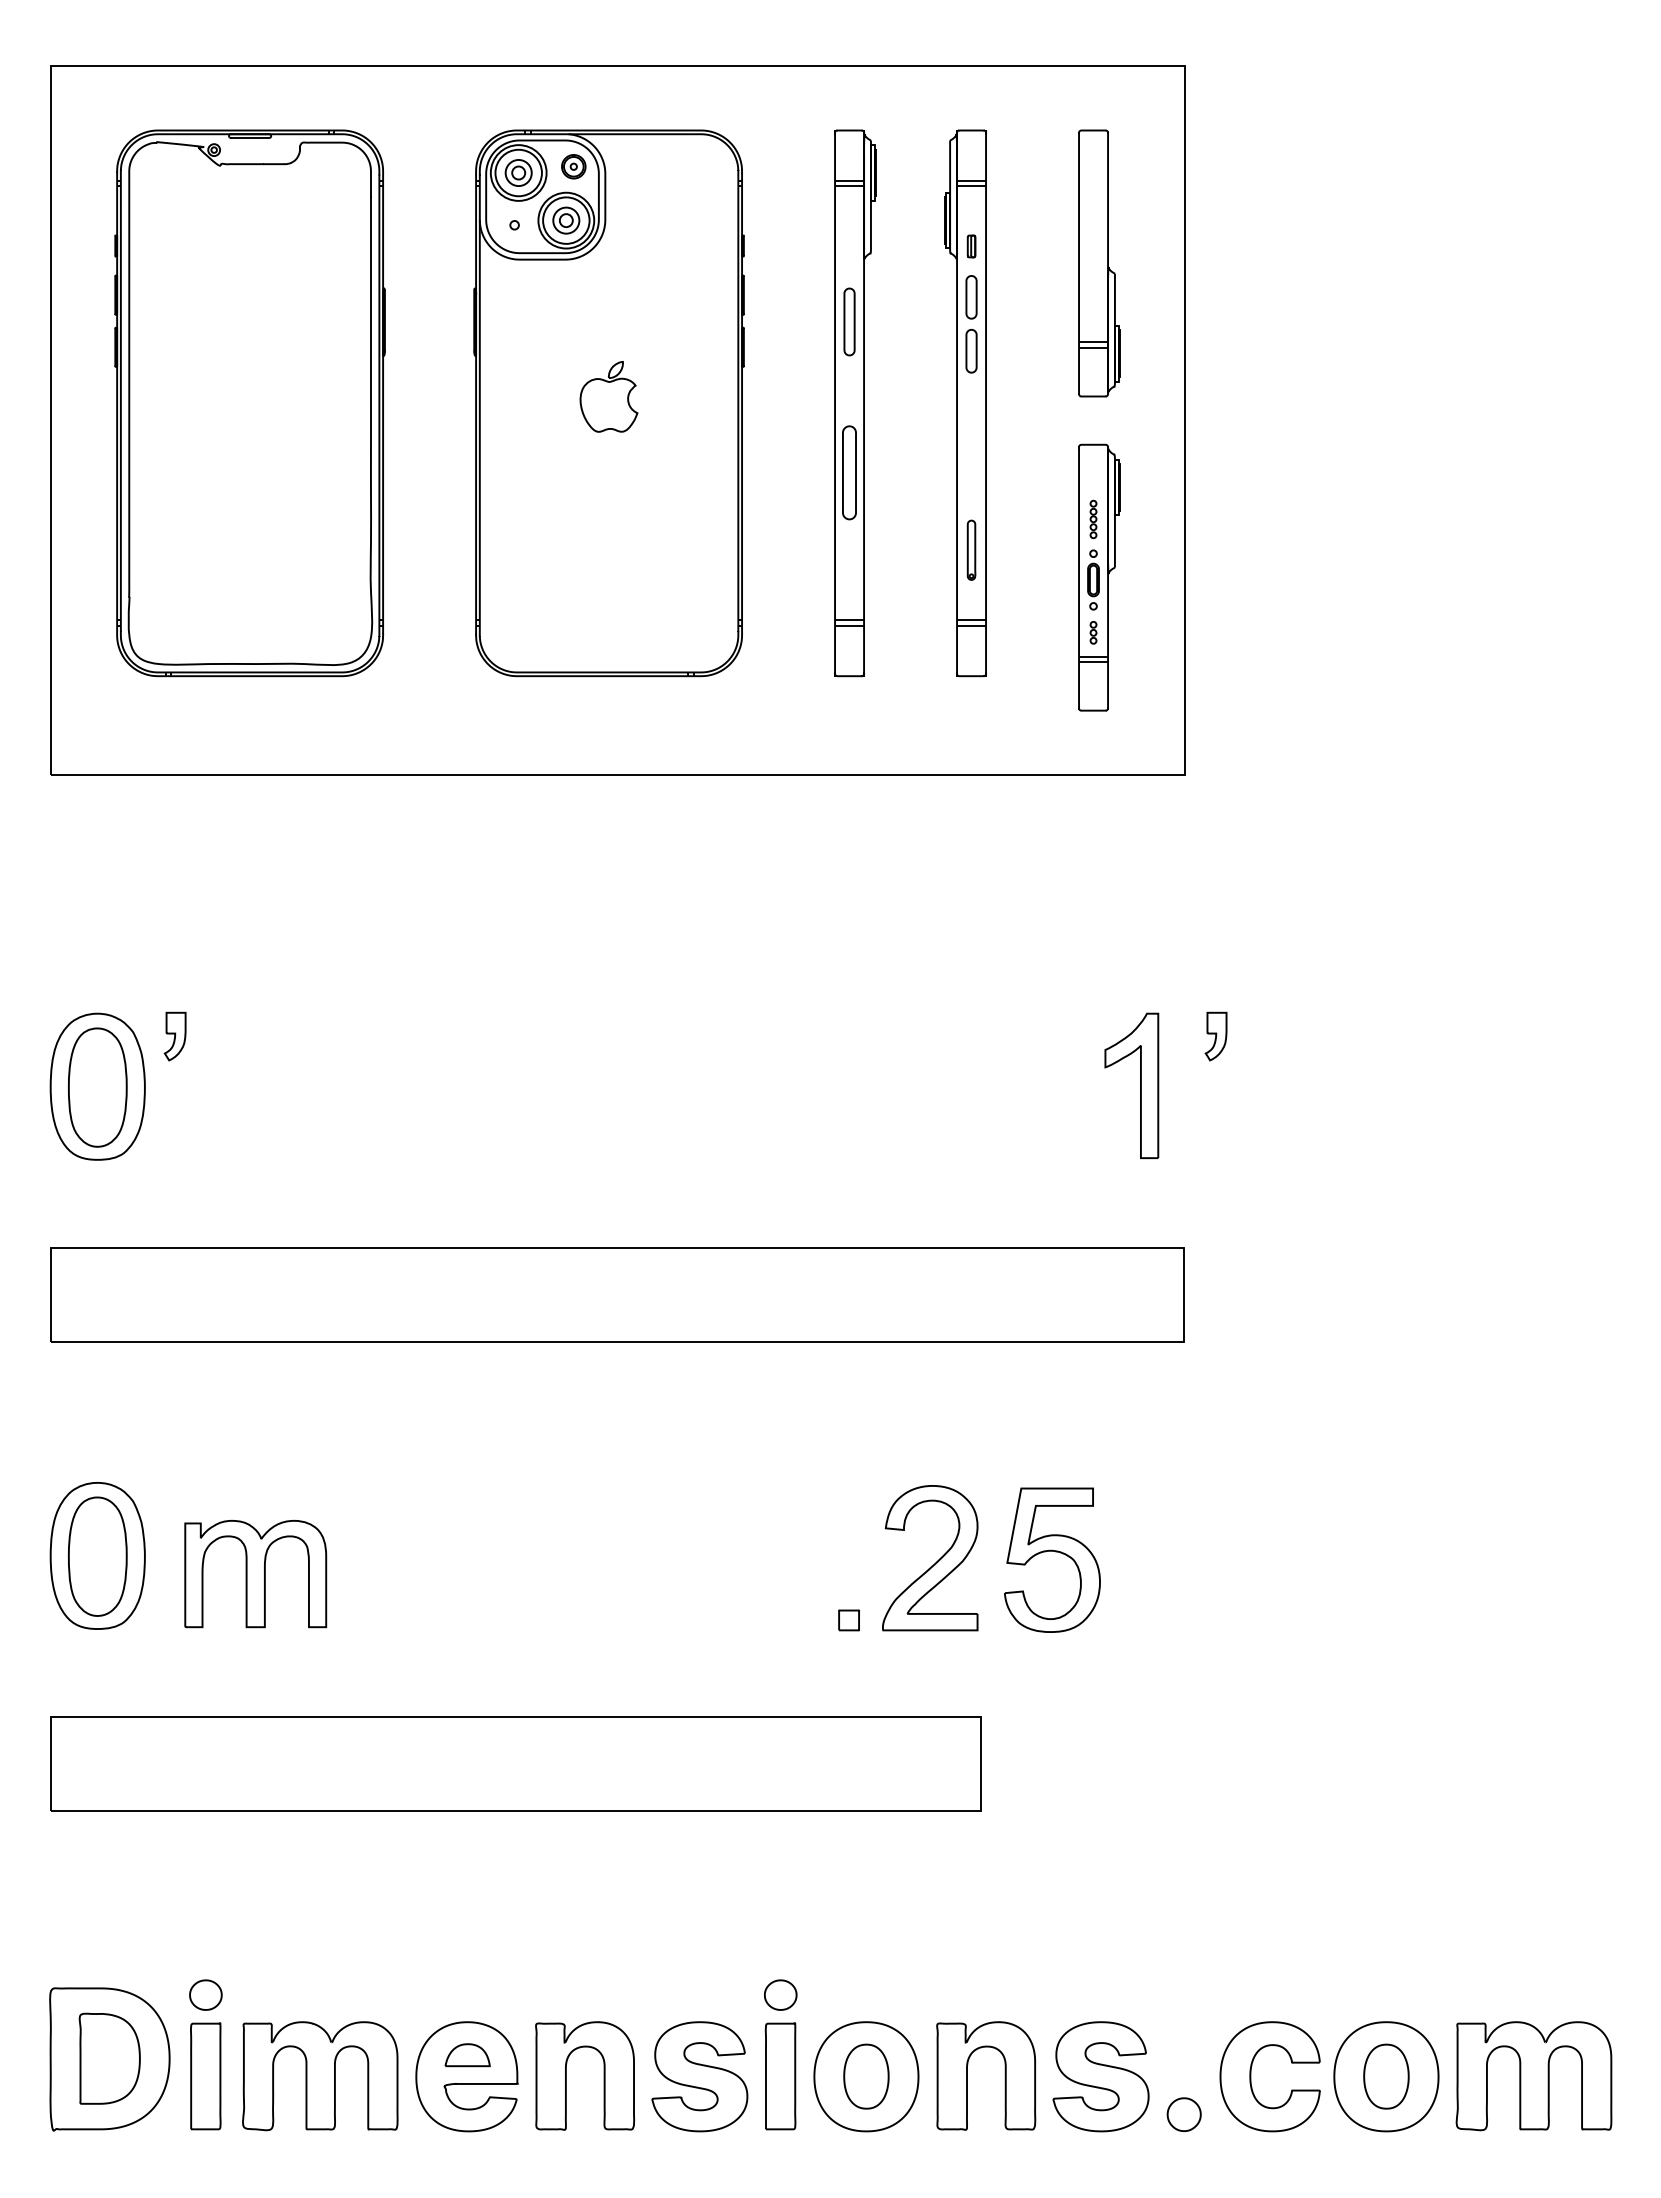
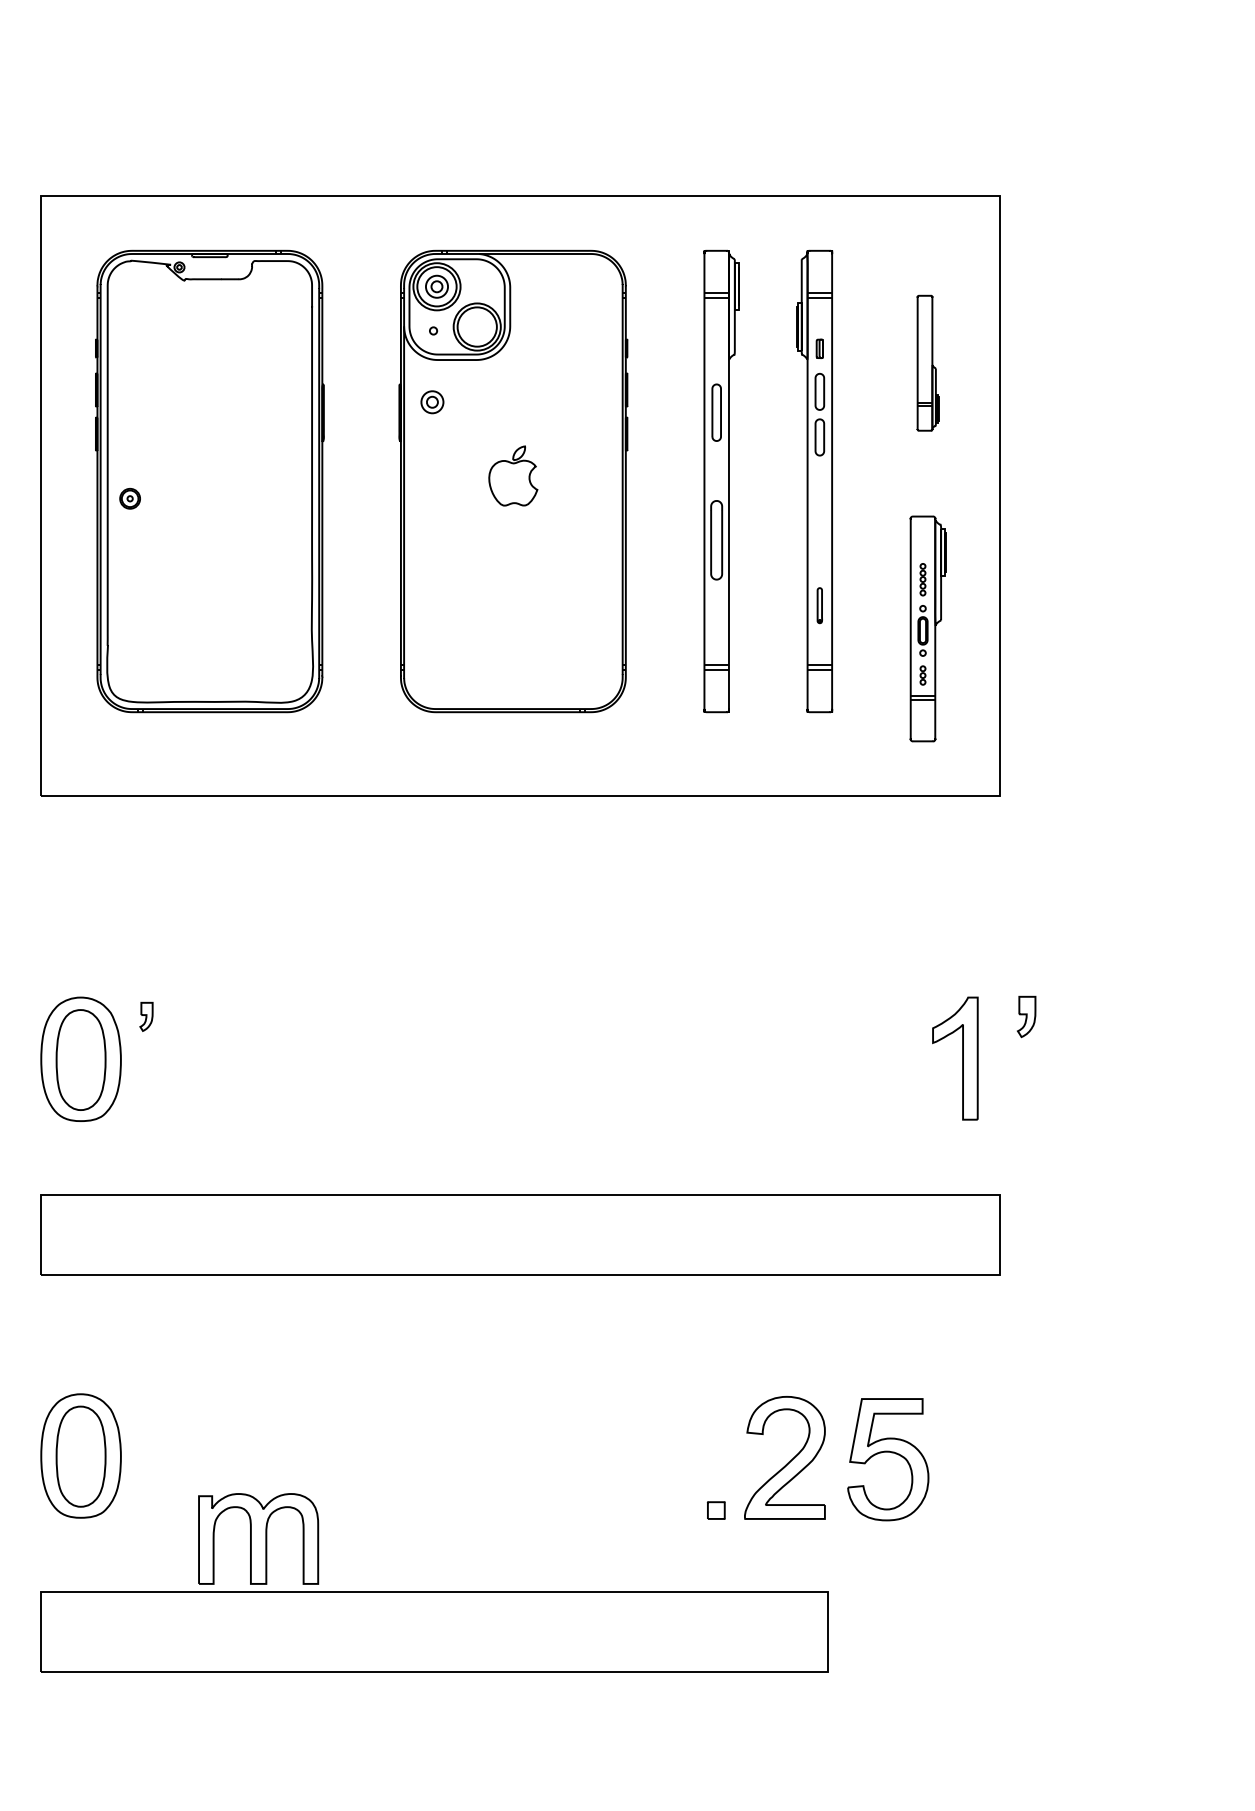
part: (573, 166) -> (129, 498), moved
part: (566, 220) -> (432, 402), moved
part: (1099, 263) -> (928, 363), size x0.6
part: (971, 549) -> (819, 605), size x0.7
part: (174, 1036) -> (145, 1016), size x0.7
part: (255, 1574) -> (258, 1539), moved

